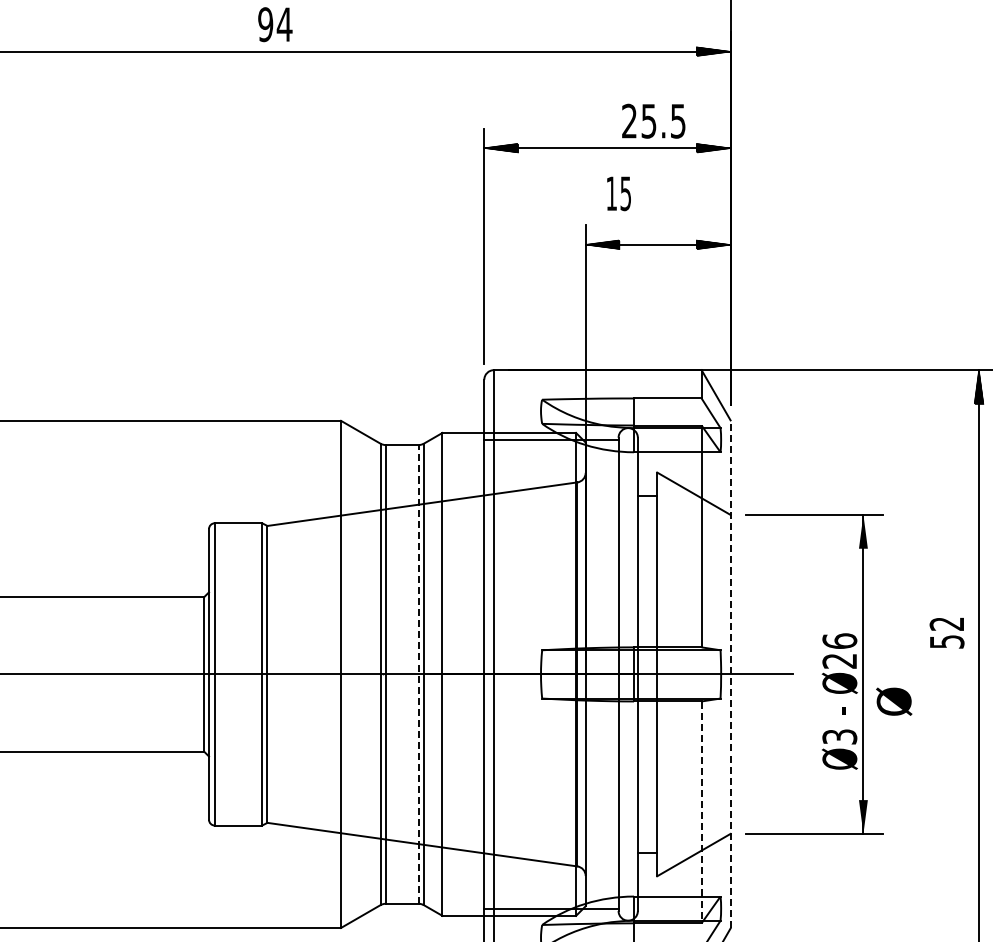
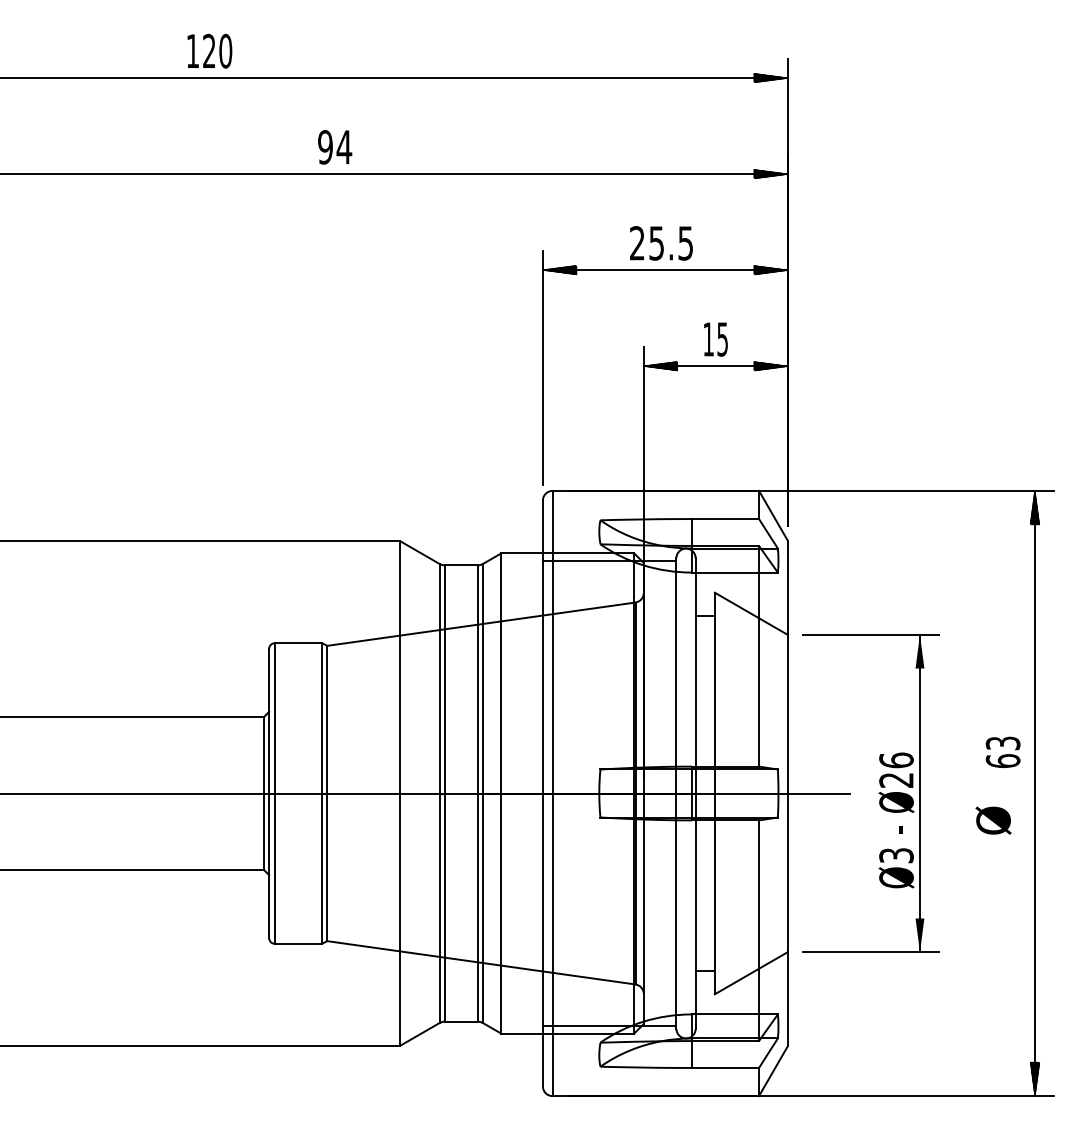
text: (653, 121) -> (661, 243), moved
text: (618, 193) -> (715, 339), moved
text: (946, 633) -> (1002, 752), 52 -> 63
line: (418, 674) -> (477, 793), dashed -> solid
line: (730, 674) -> (787, 793), dashed -> solid
text: (894, 701) -> (993, 820), moved
line: (702, 813) -> (759, 931), dashed -> solid

